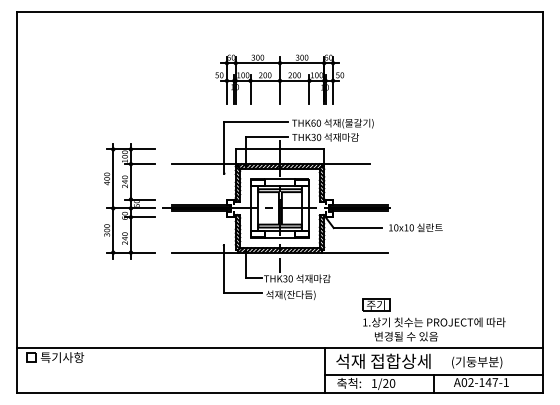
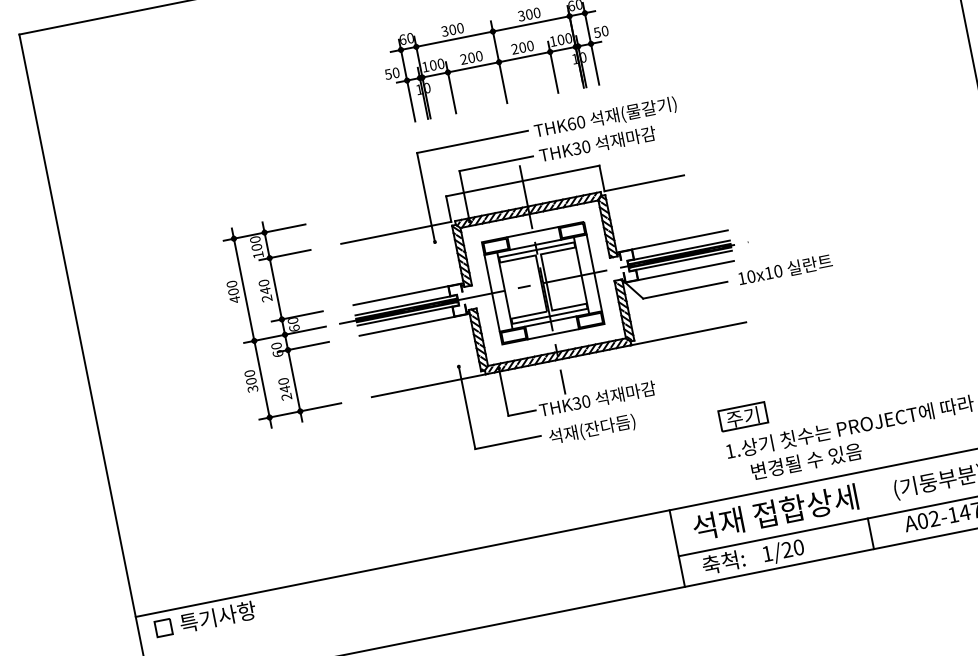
line: (199, 199) -> (400, 295), added
line: (360, 199) -> (679, 239), added
line: (199, 217) -> (406, 326), added
line: (360, 217) -> (685, 271), added

